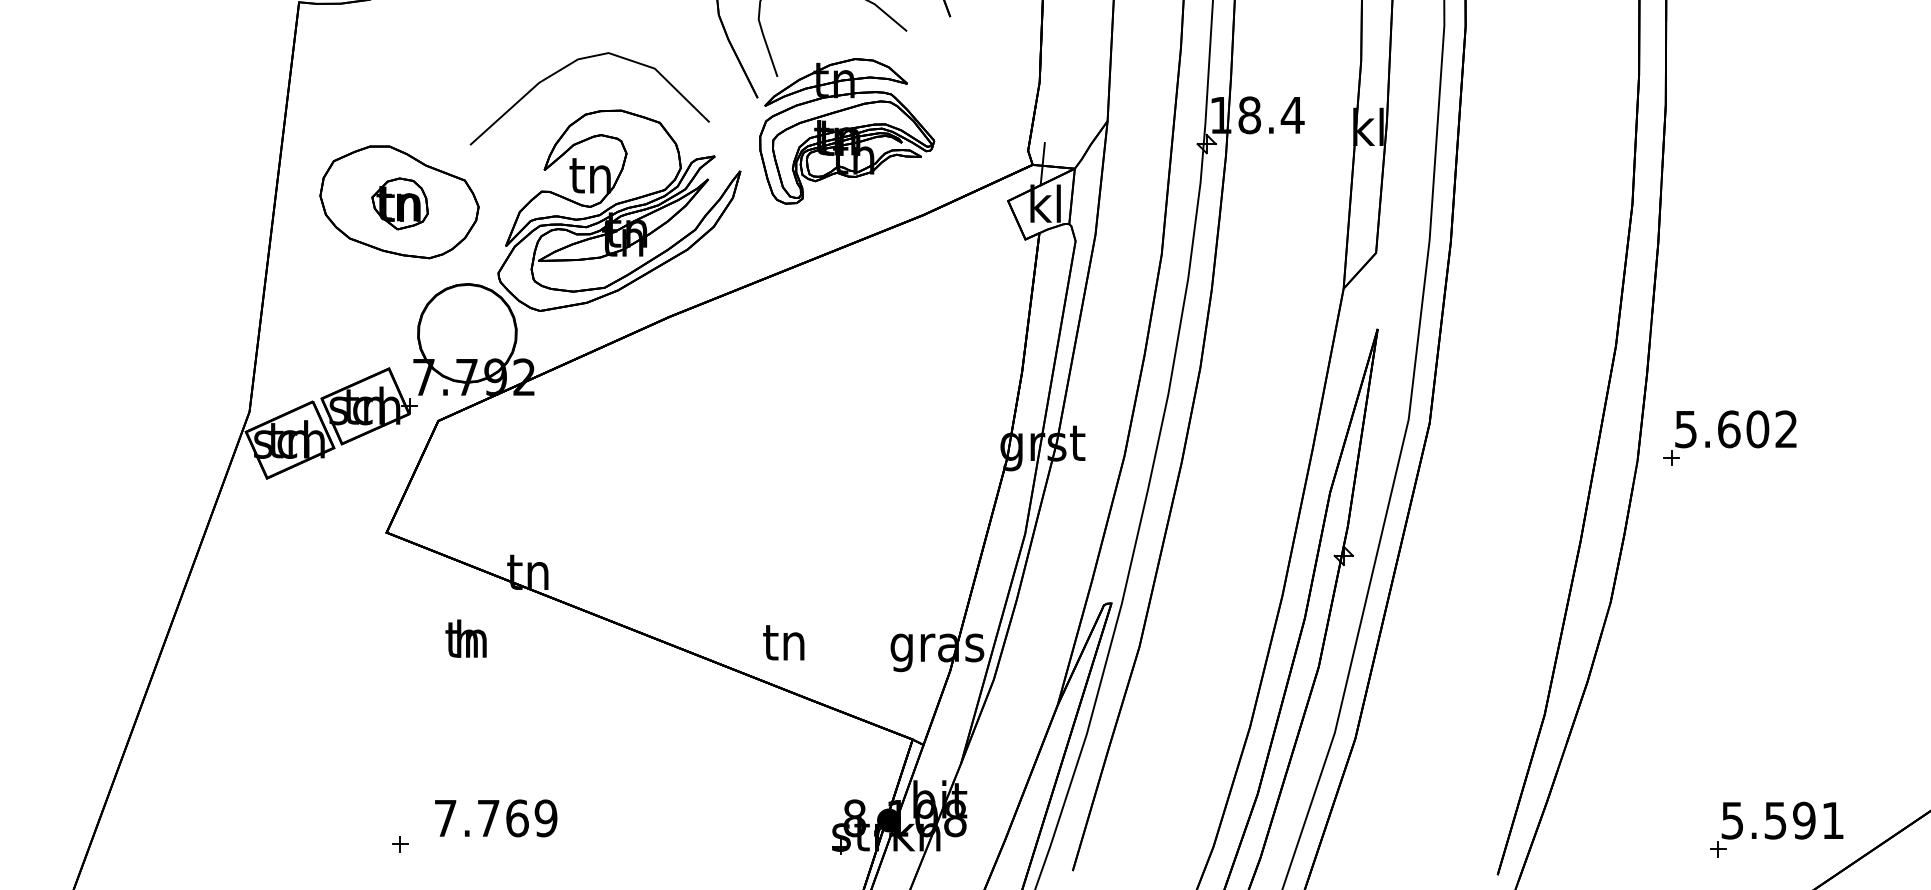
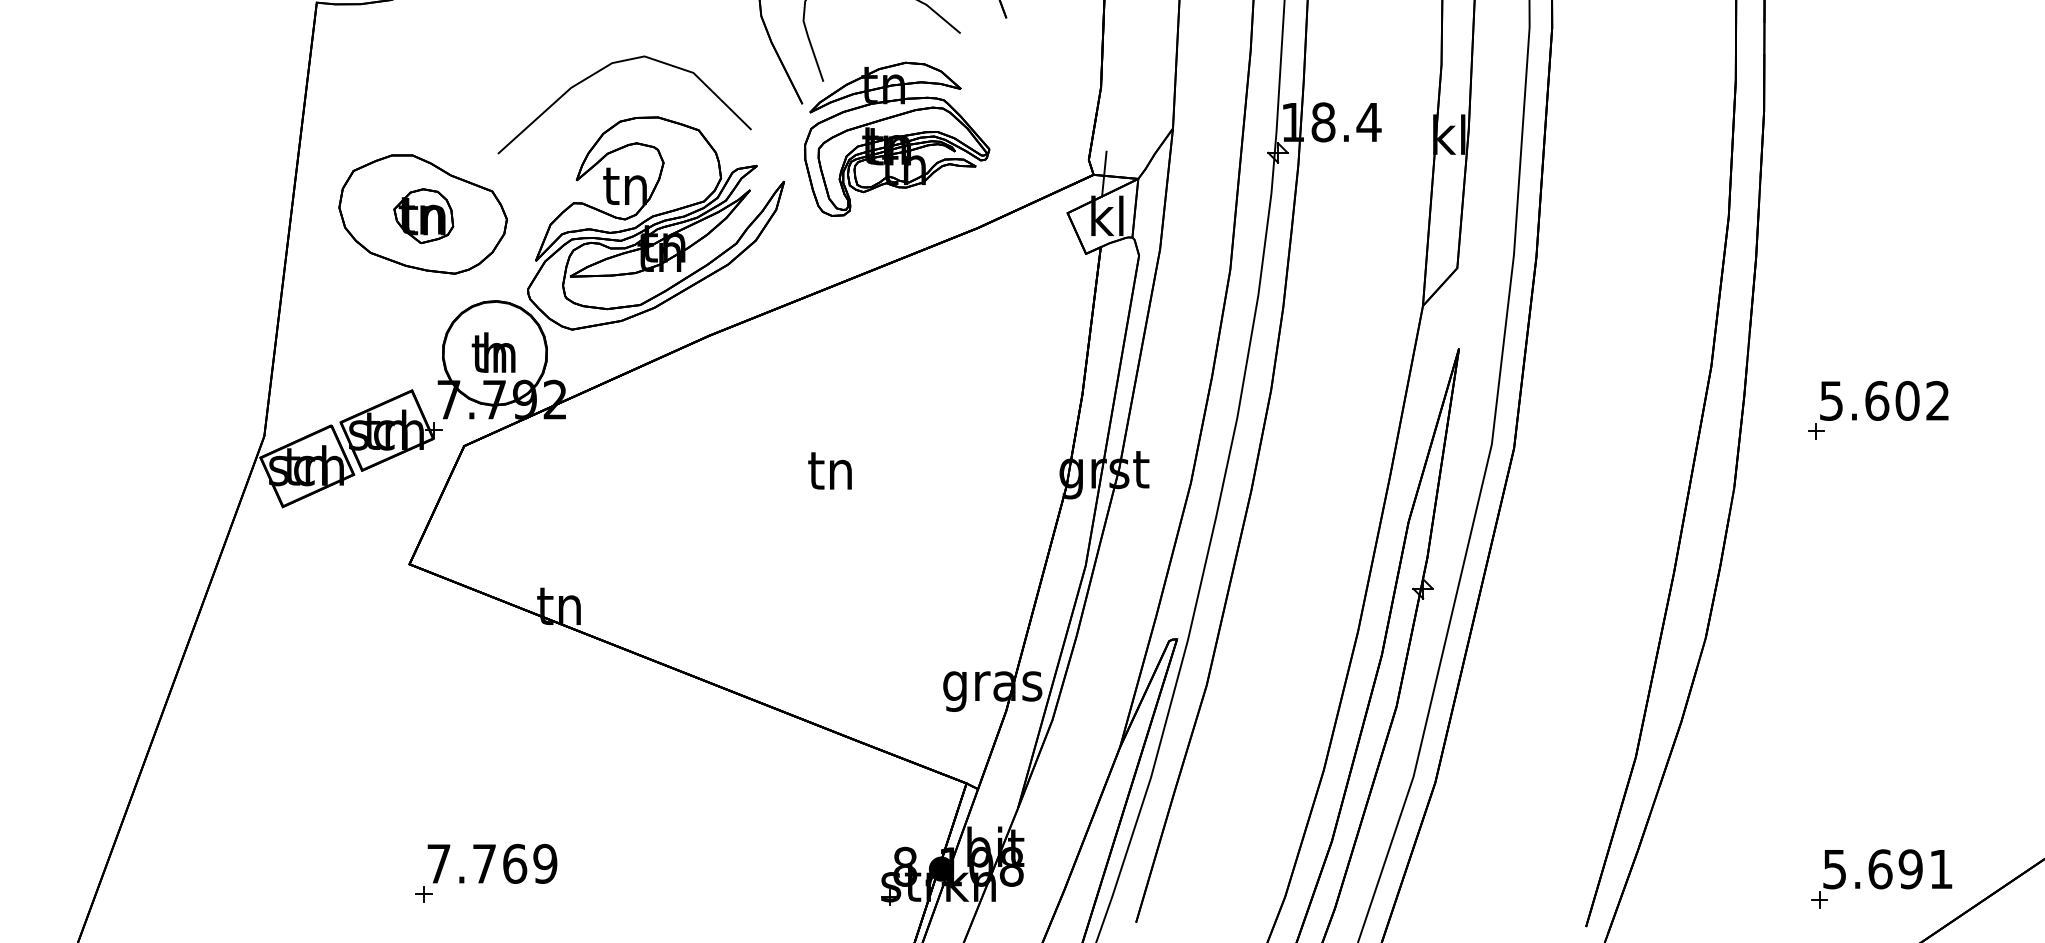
part: (1730, 438) -> (1878, 410), moved
text: (465, 638) -> (493, 352), moved
text: (783, 642) -> (829, 470), moved
text: (496, 817) -> (492, 863), moved
text: (1775, 820) -> (1880, 869), 5.591 -> 5.691

